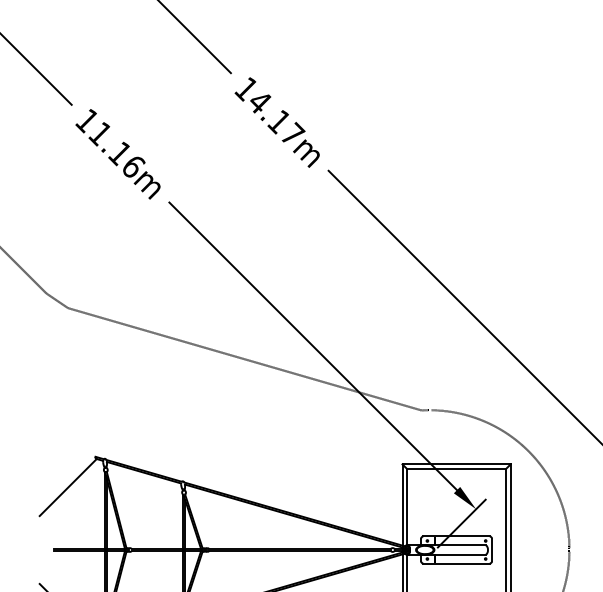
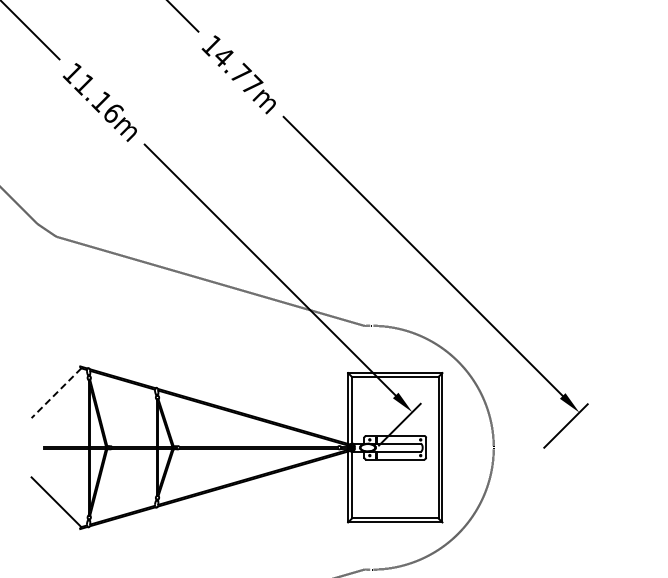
text: (279, 121) -> (240, 73), 14.17m -> 14.77m
line: (68, 487) -> (56, 393), solid -> dashed

